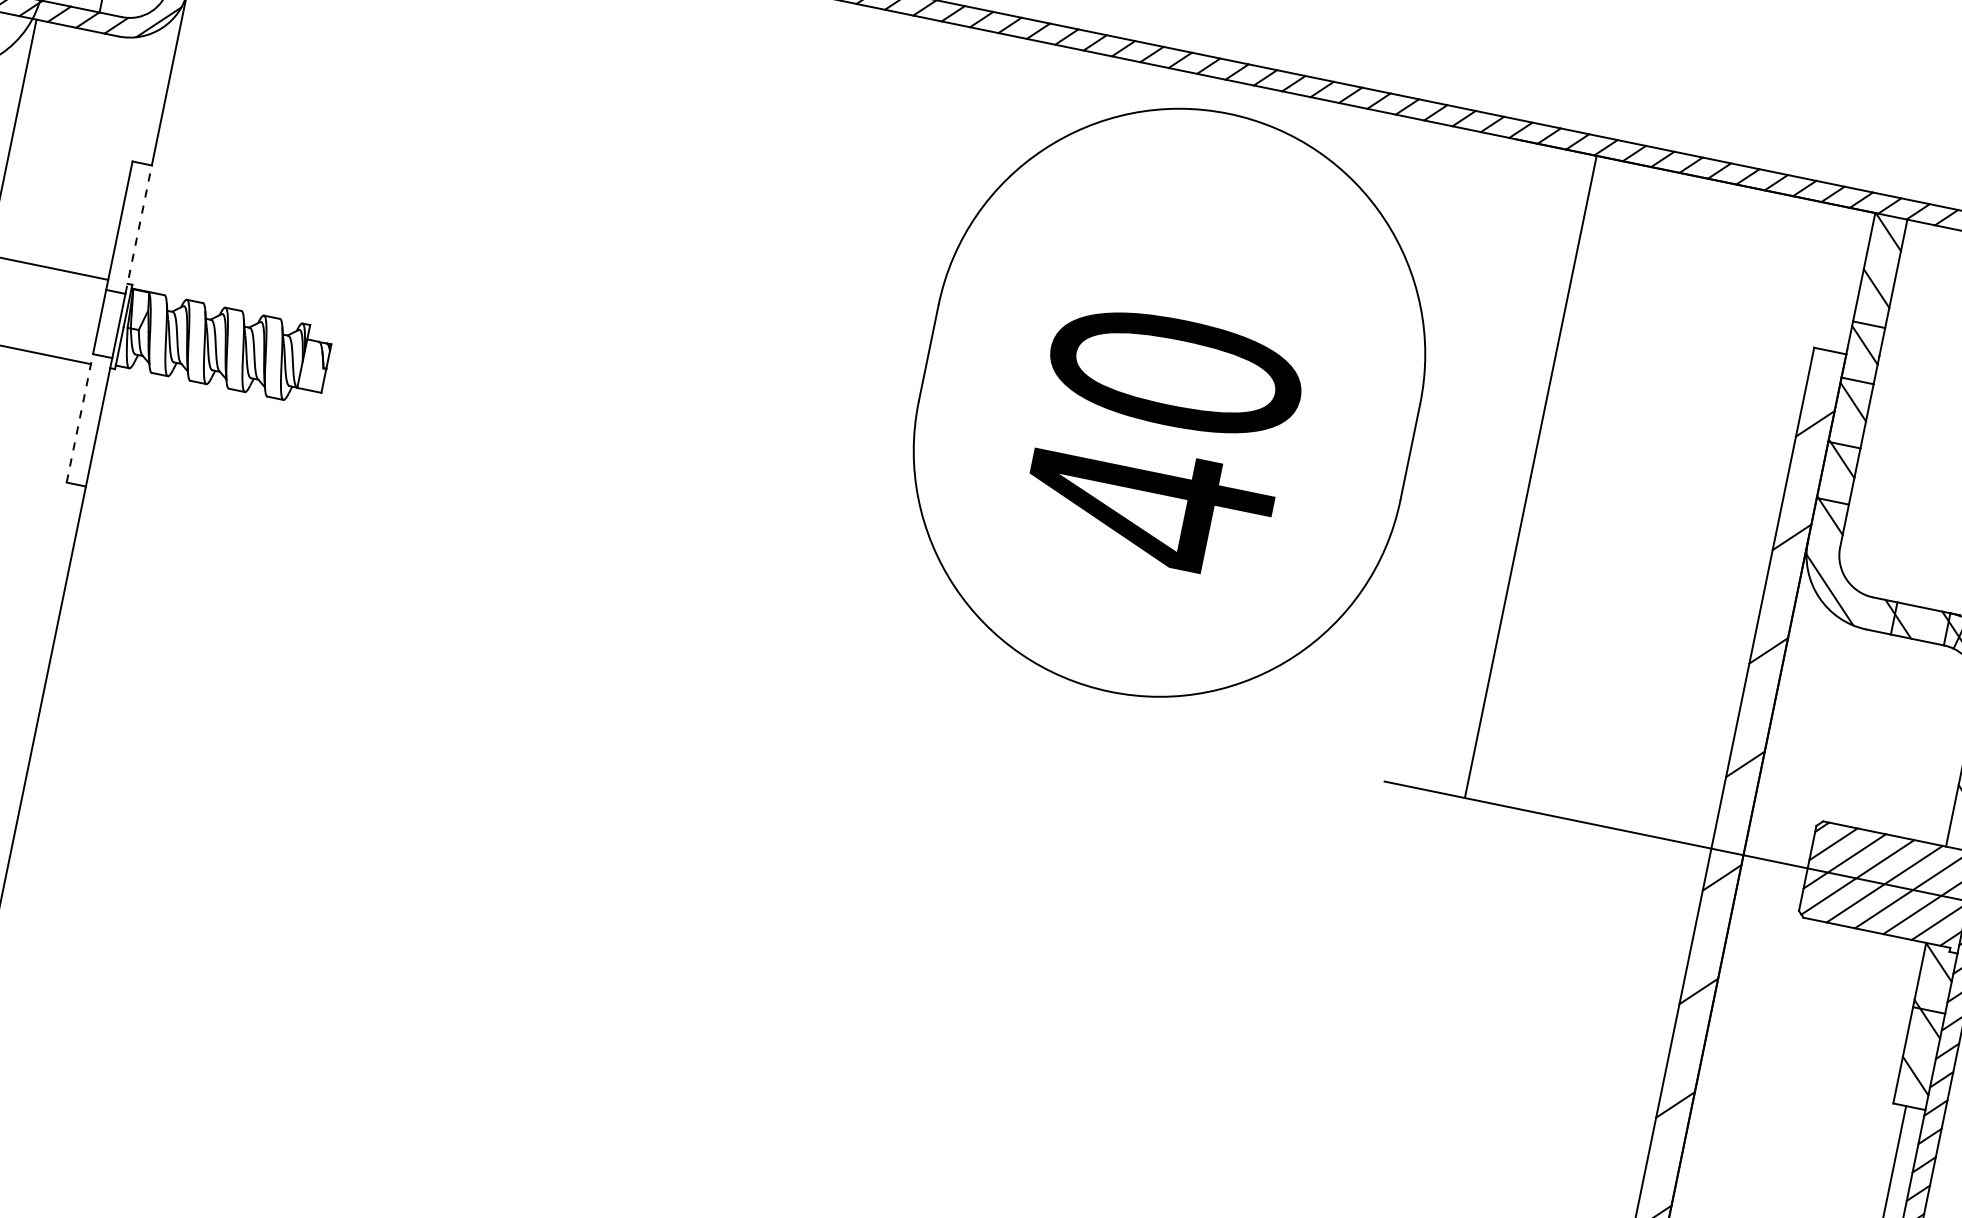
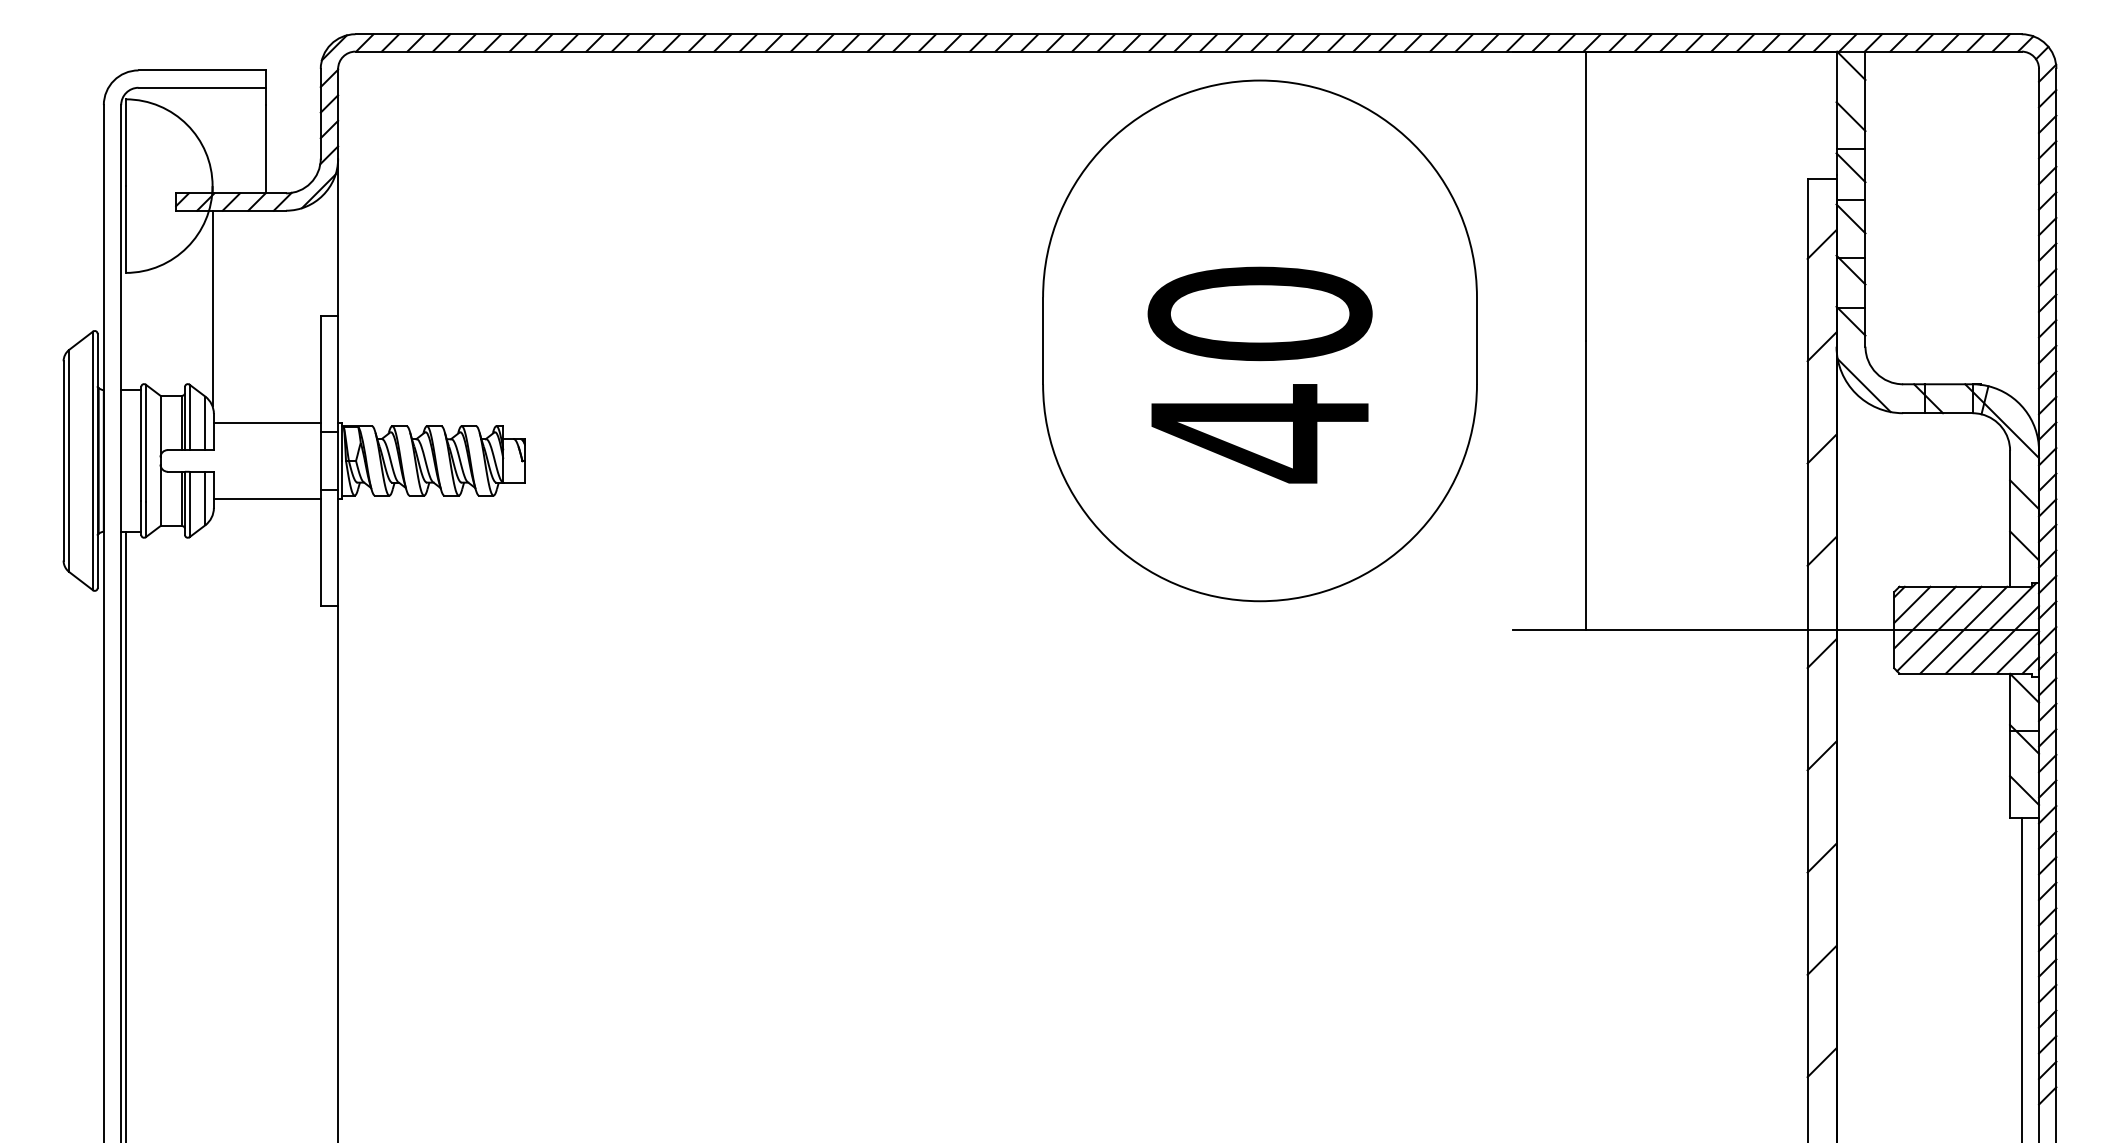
line: (138, 230) -> (338, 374), dashed -> solid
line: (79, 418) -> (320, 547), dashed -> solid

